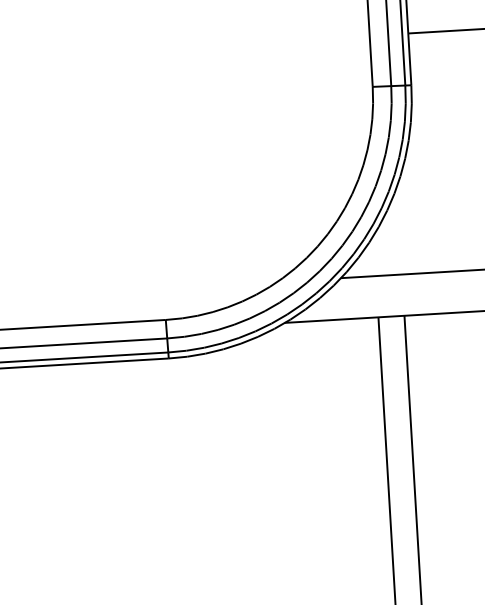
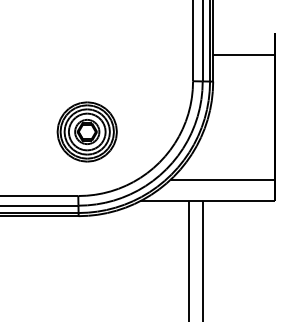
part: (174, 195) -> (86, 131), added

